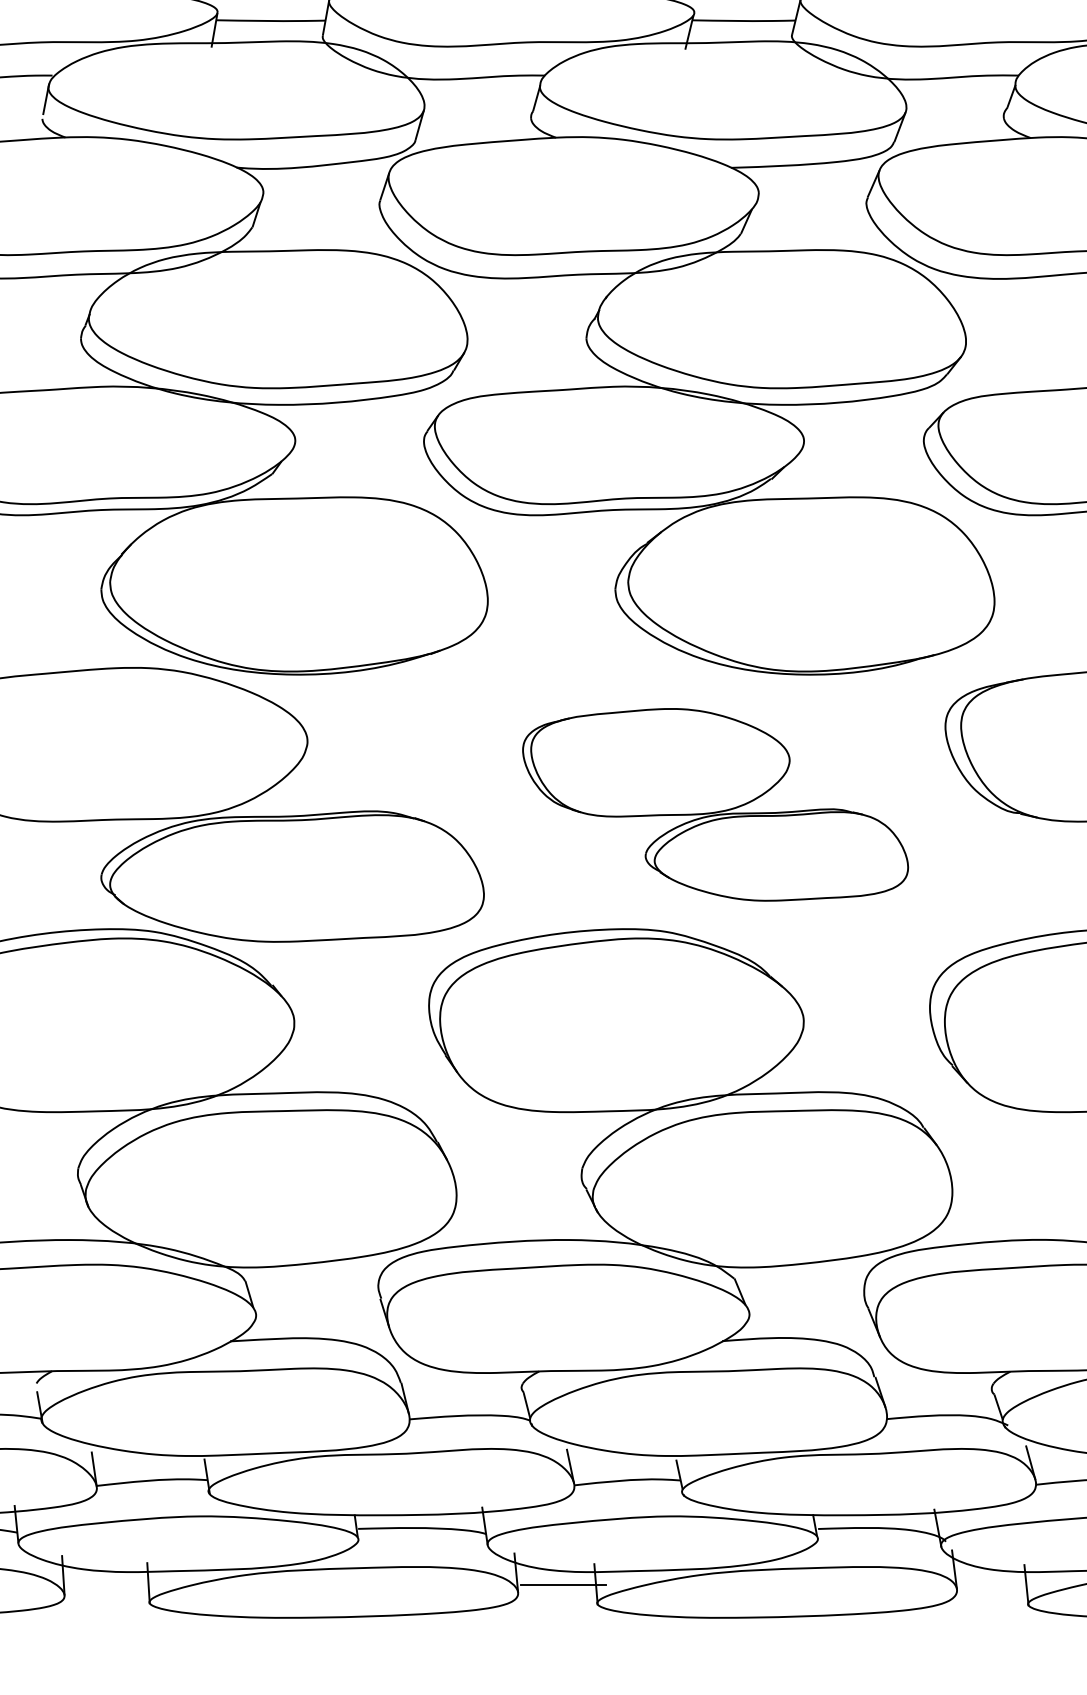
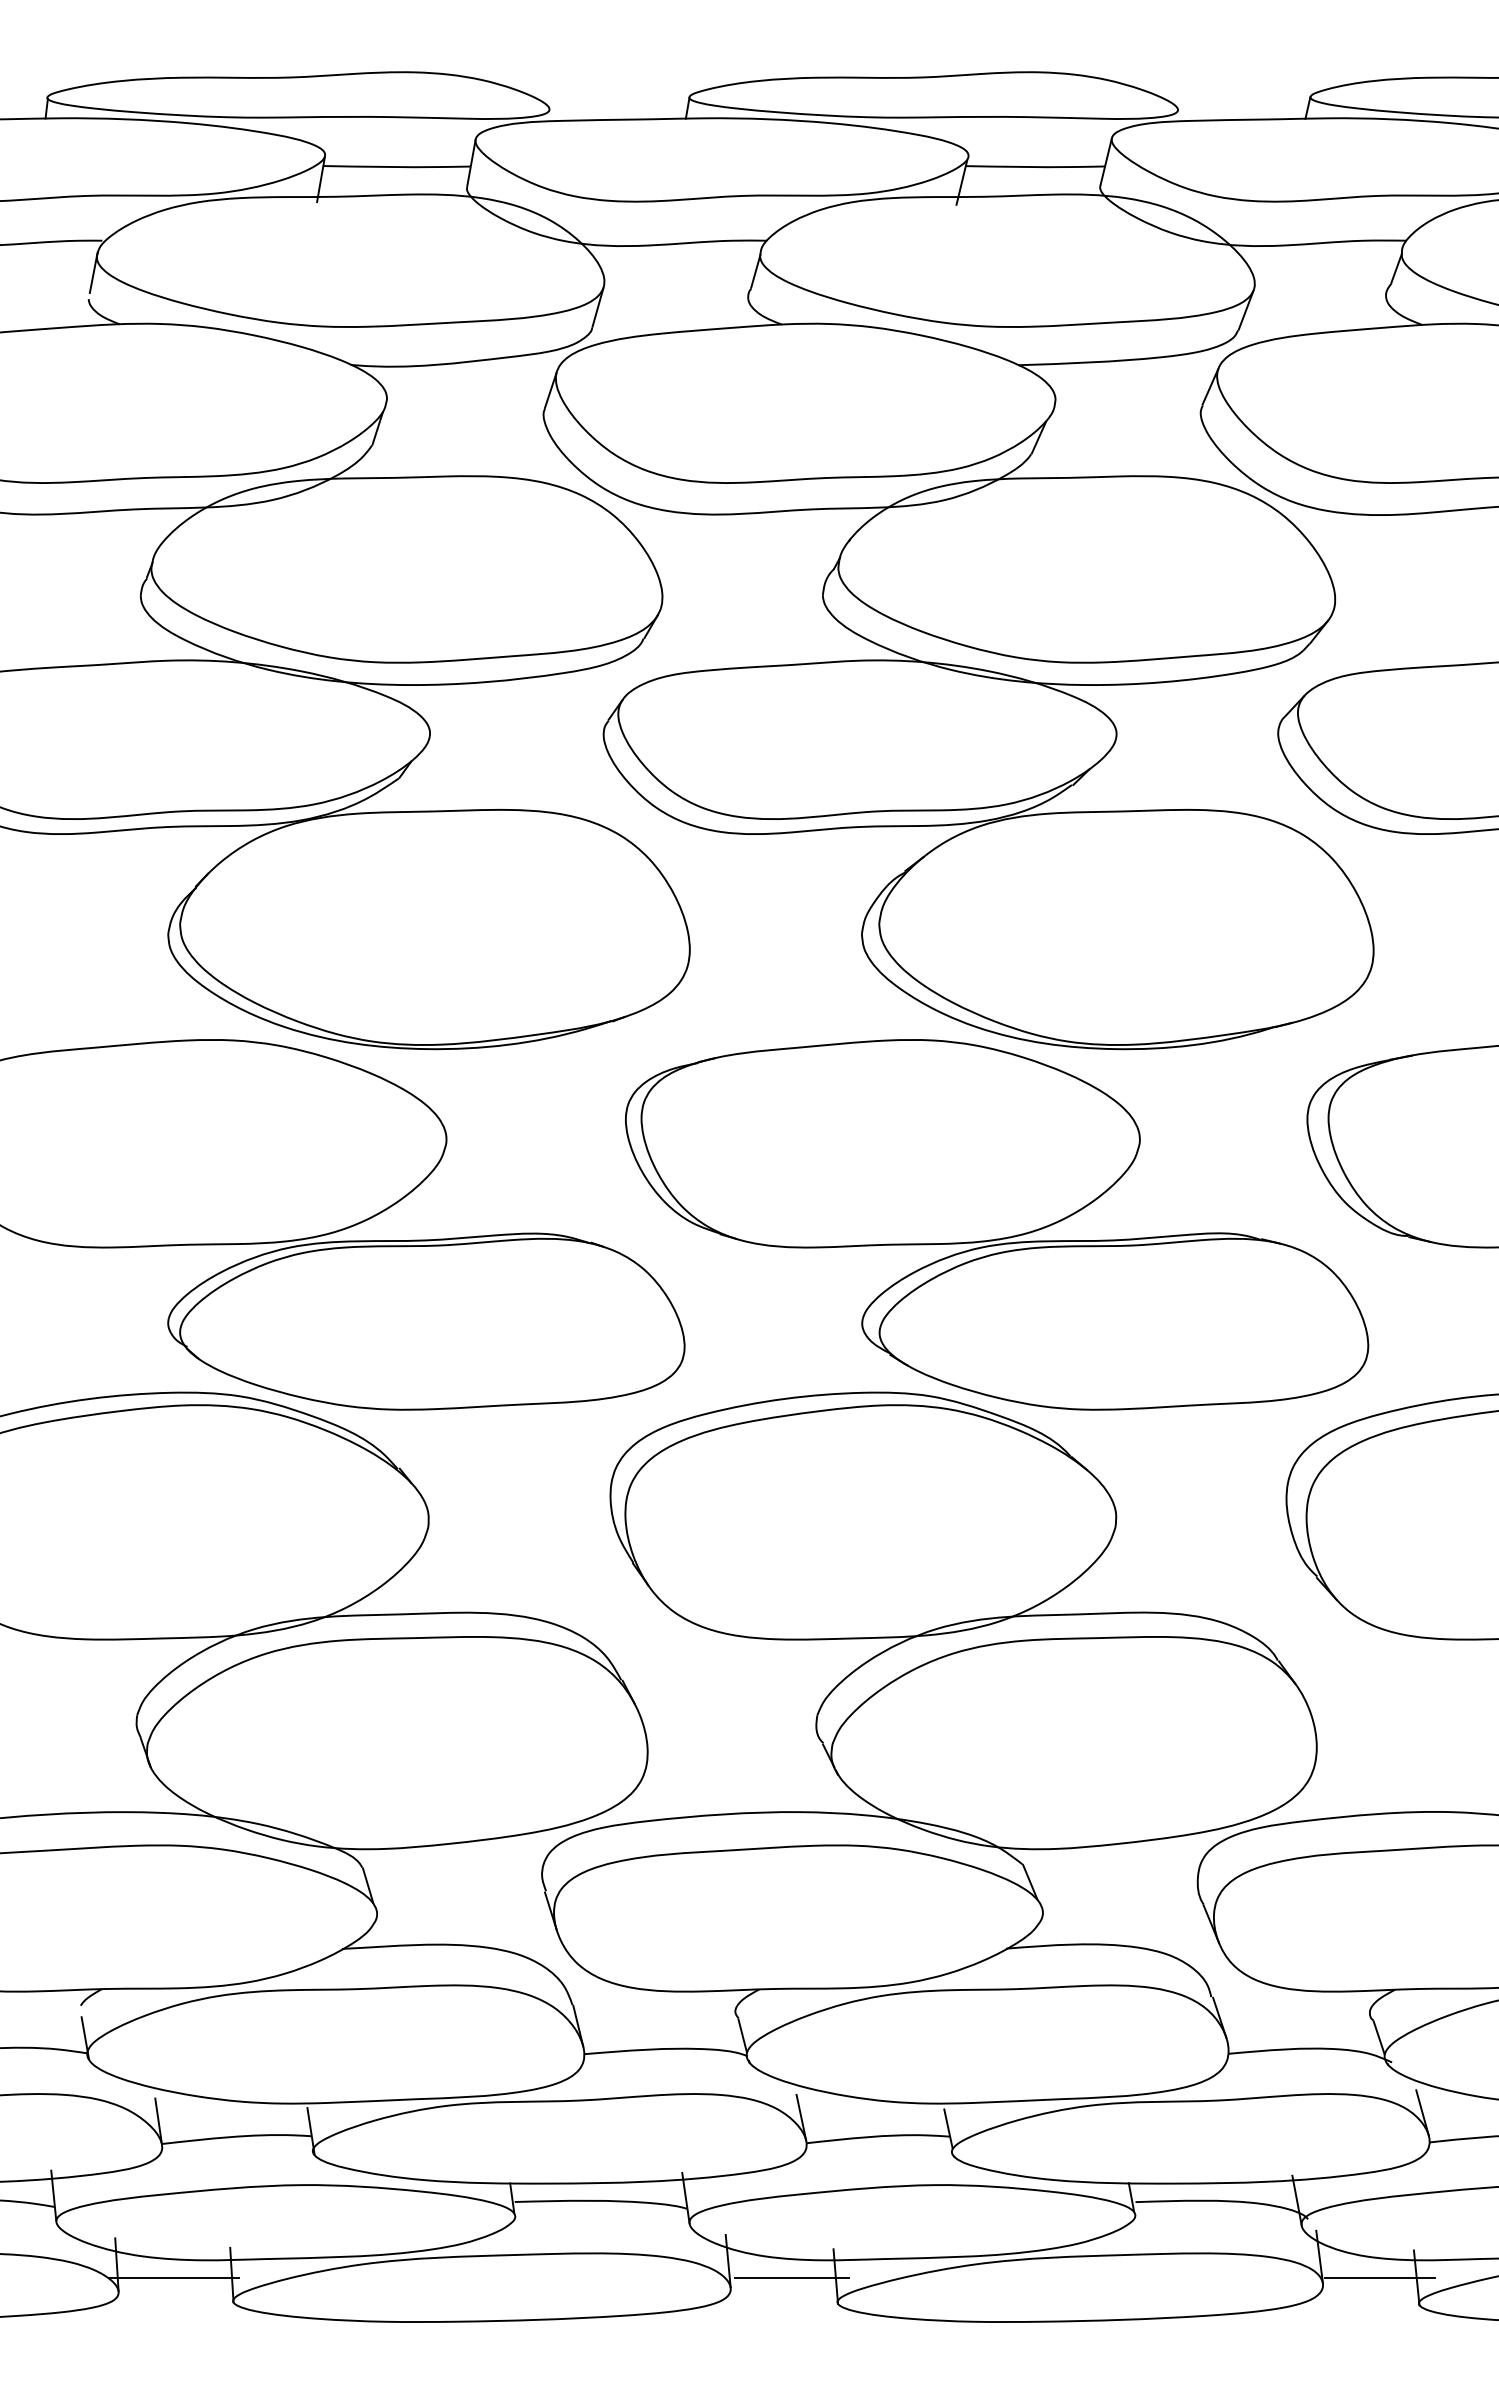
part: (715, 804) -> (997, 1224), size x1.43
line: (105, 1584) -> (173, 2277), added
line: (998, 1584) -> (1379, 2277), added

